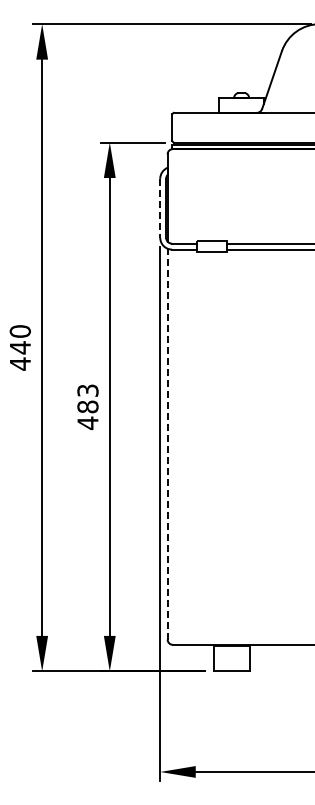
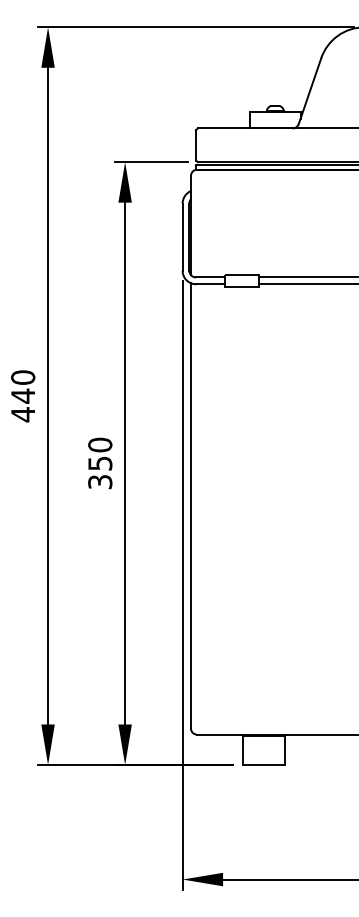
line: (160, 208) -> (182, 237), dashed -> solid
text: (87, 407) -> (99, 464), 483 -> 350
line: (167, 443) -> (190, 505), dashed -> solid

